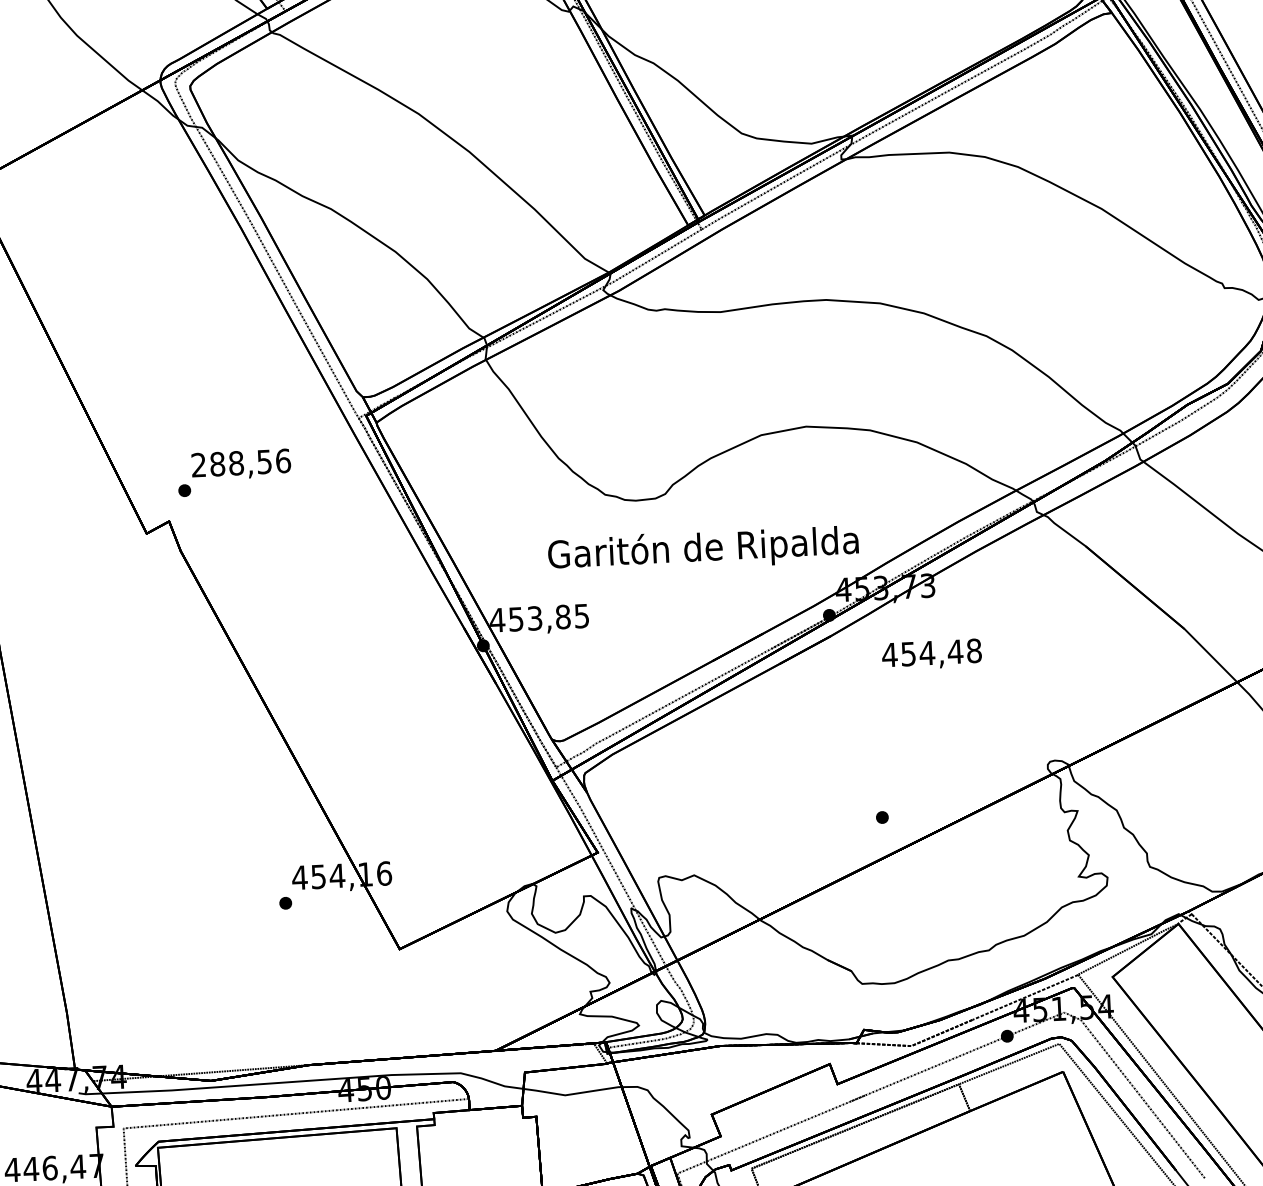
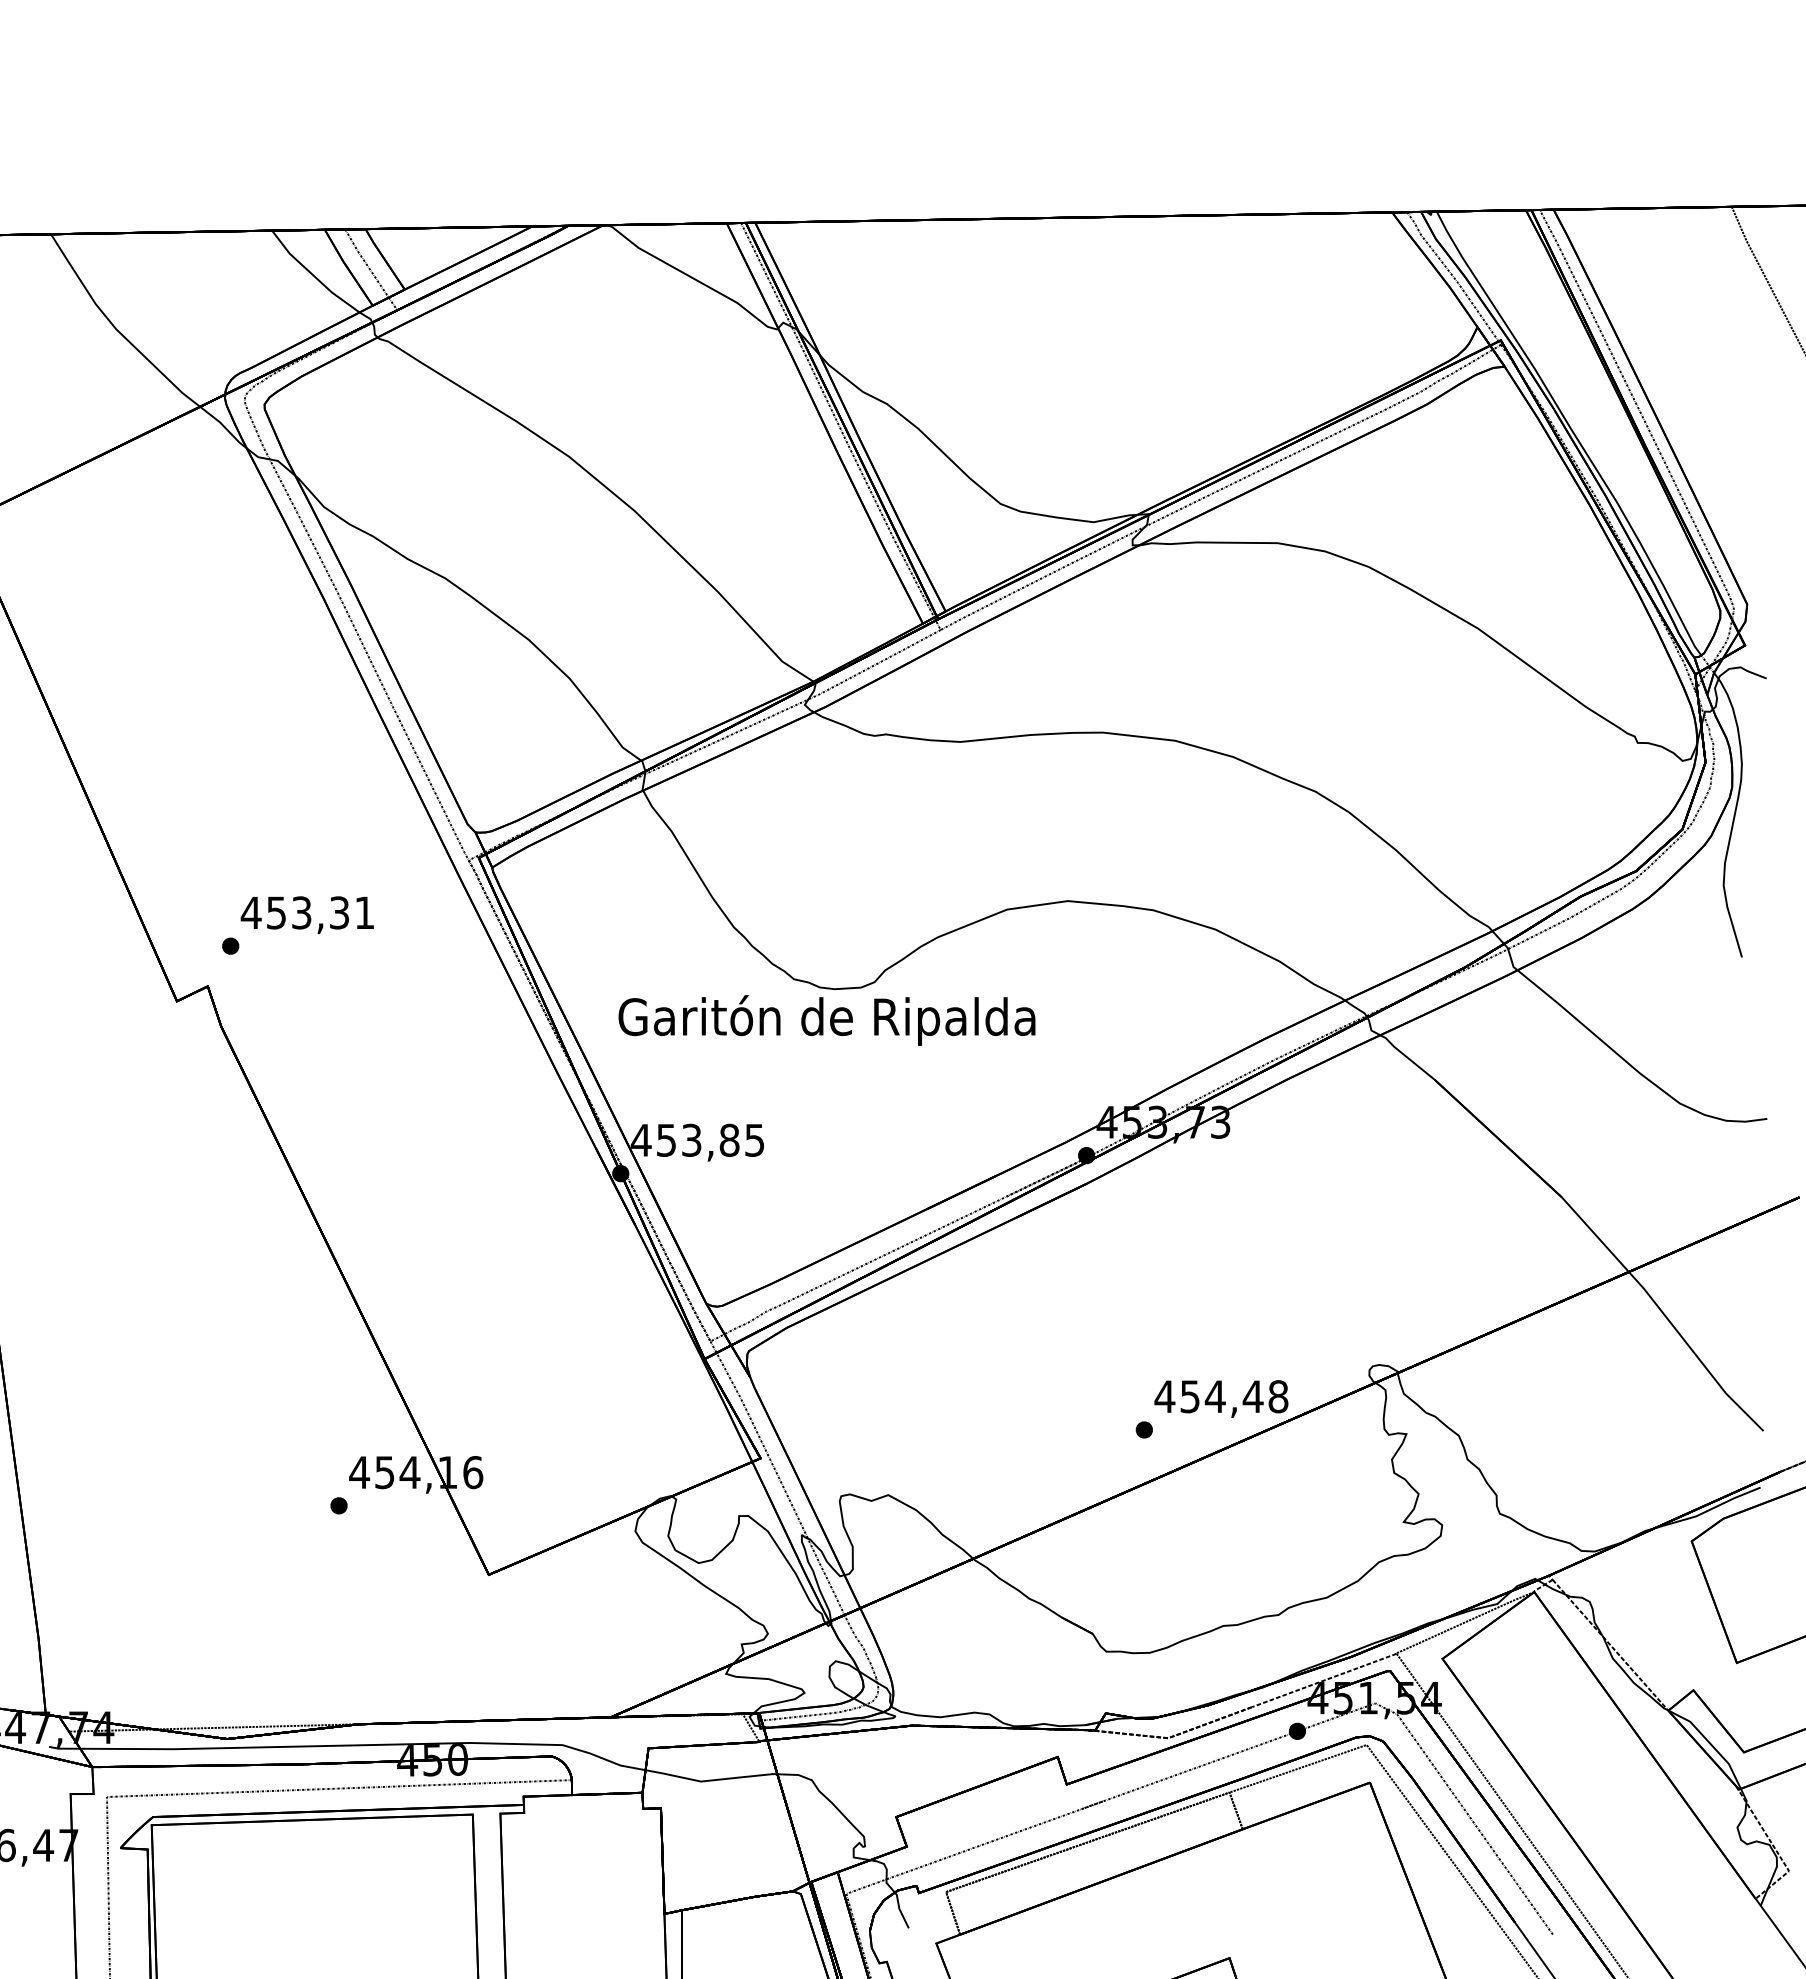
text: (240, 462) -> (307, 912), 288,56 -> 453,31
text: (703, 549) -> (826, 1020), moved
text: (931, 654) -> (1221, 1398), moved

